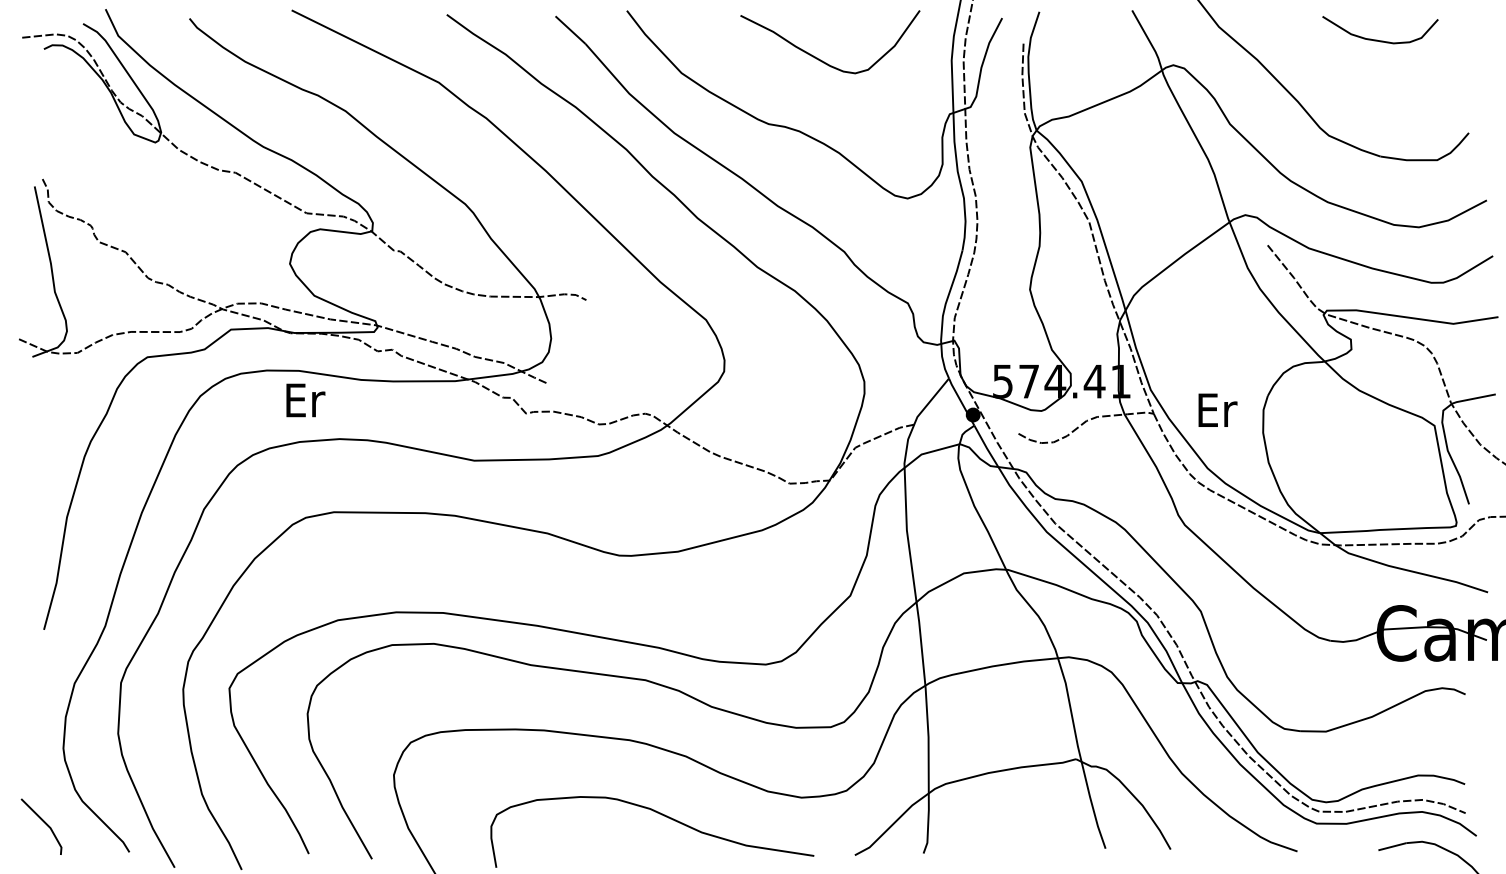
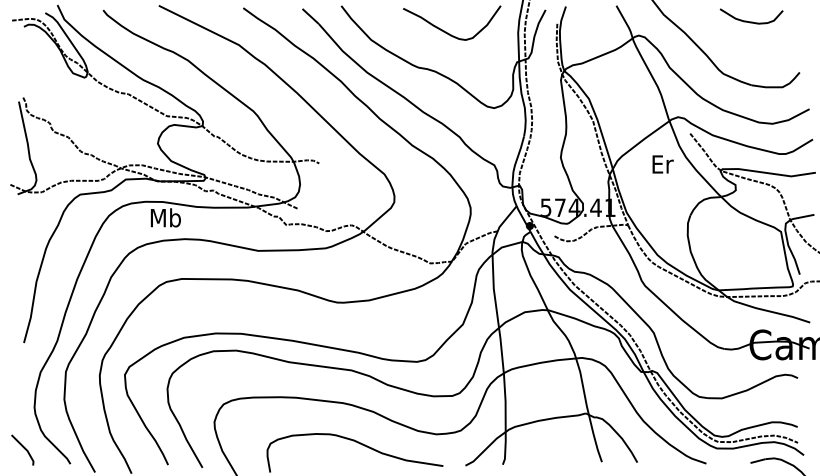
text: (303, 399) -> (165, 217), Er -> Mb
text: (1216, 410) -> (662, 164), moved

